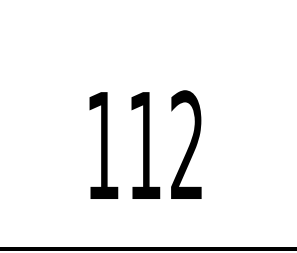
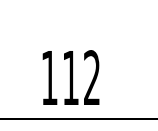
text: (144, 144) -> (70, 77), moved

